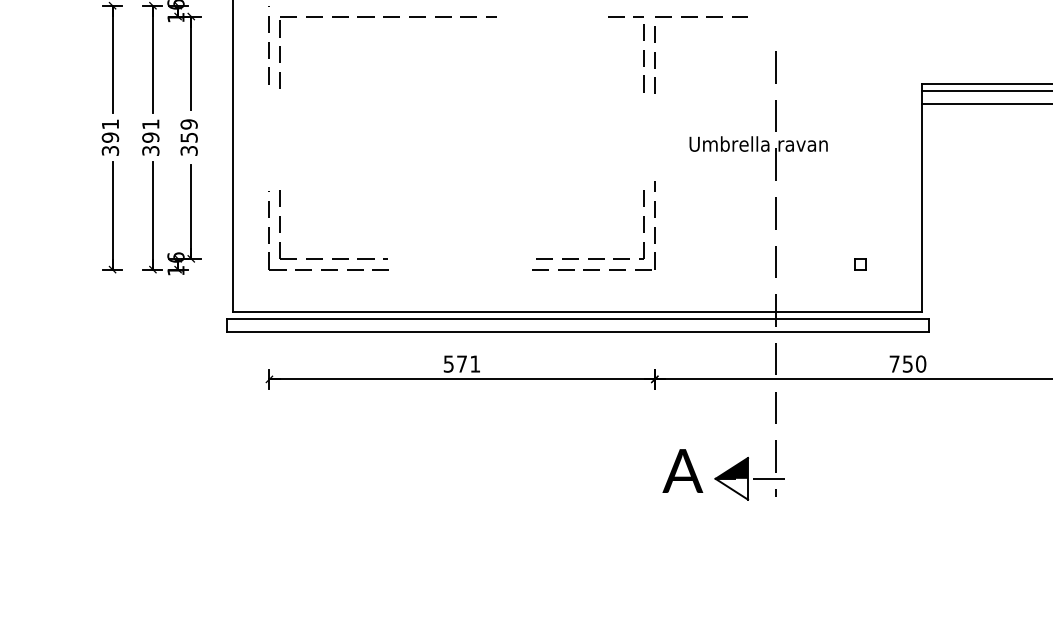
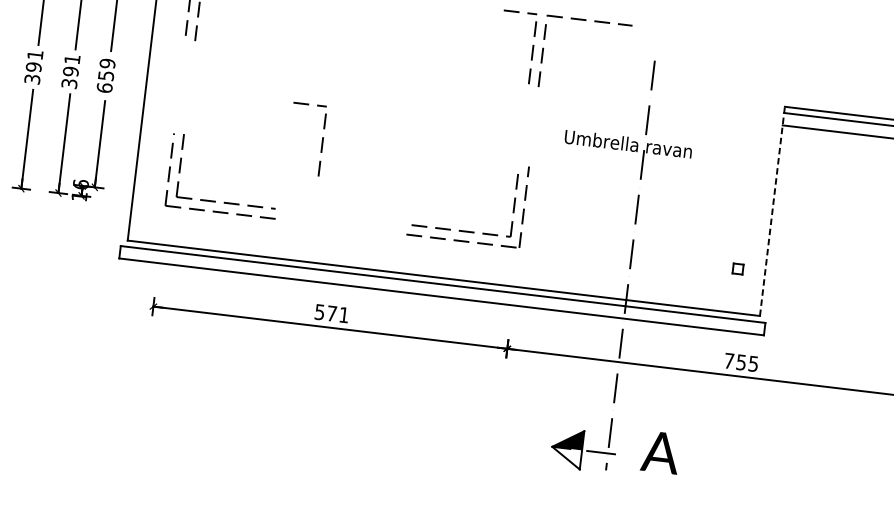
text: (188, 150) -> (104, 87), 359 -> 659
part: (429, 180) -> (322, 141), added
line: (921, 197) -> (772, 210), solid -> dashed
part: (860, 264) -> (738, 269), moved
text: (921, 363) -> (754, 363), 750 -> 755
text: (682, 470) -> (660, 451), moved

